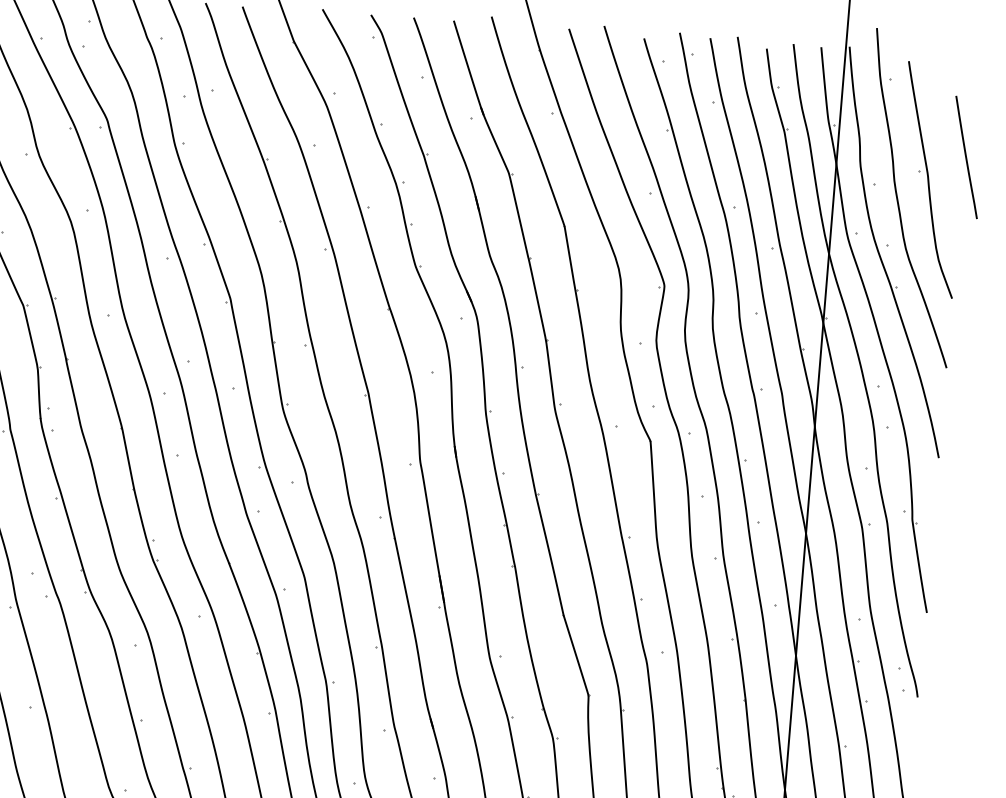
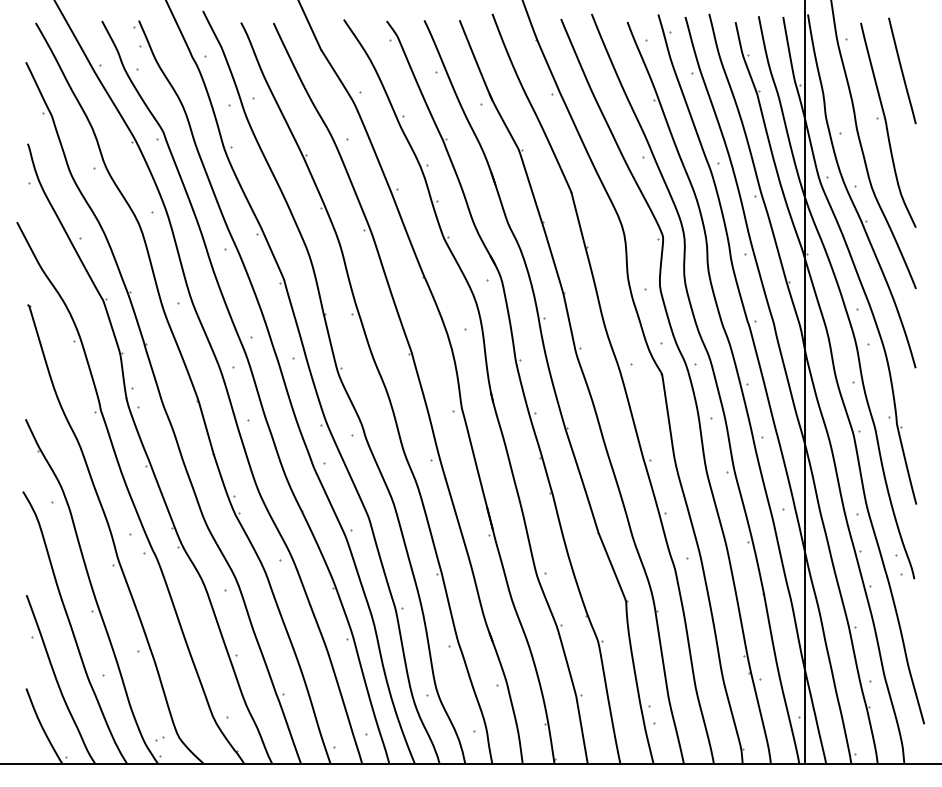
line: (966, 156) -> (902, 70), moved

